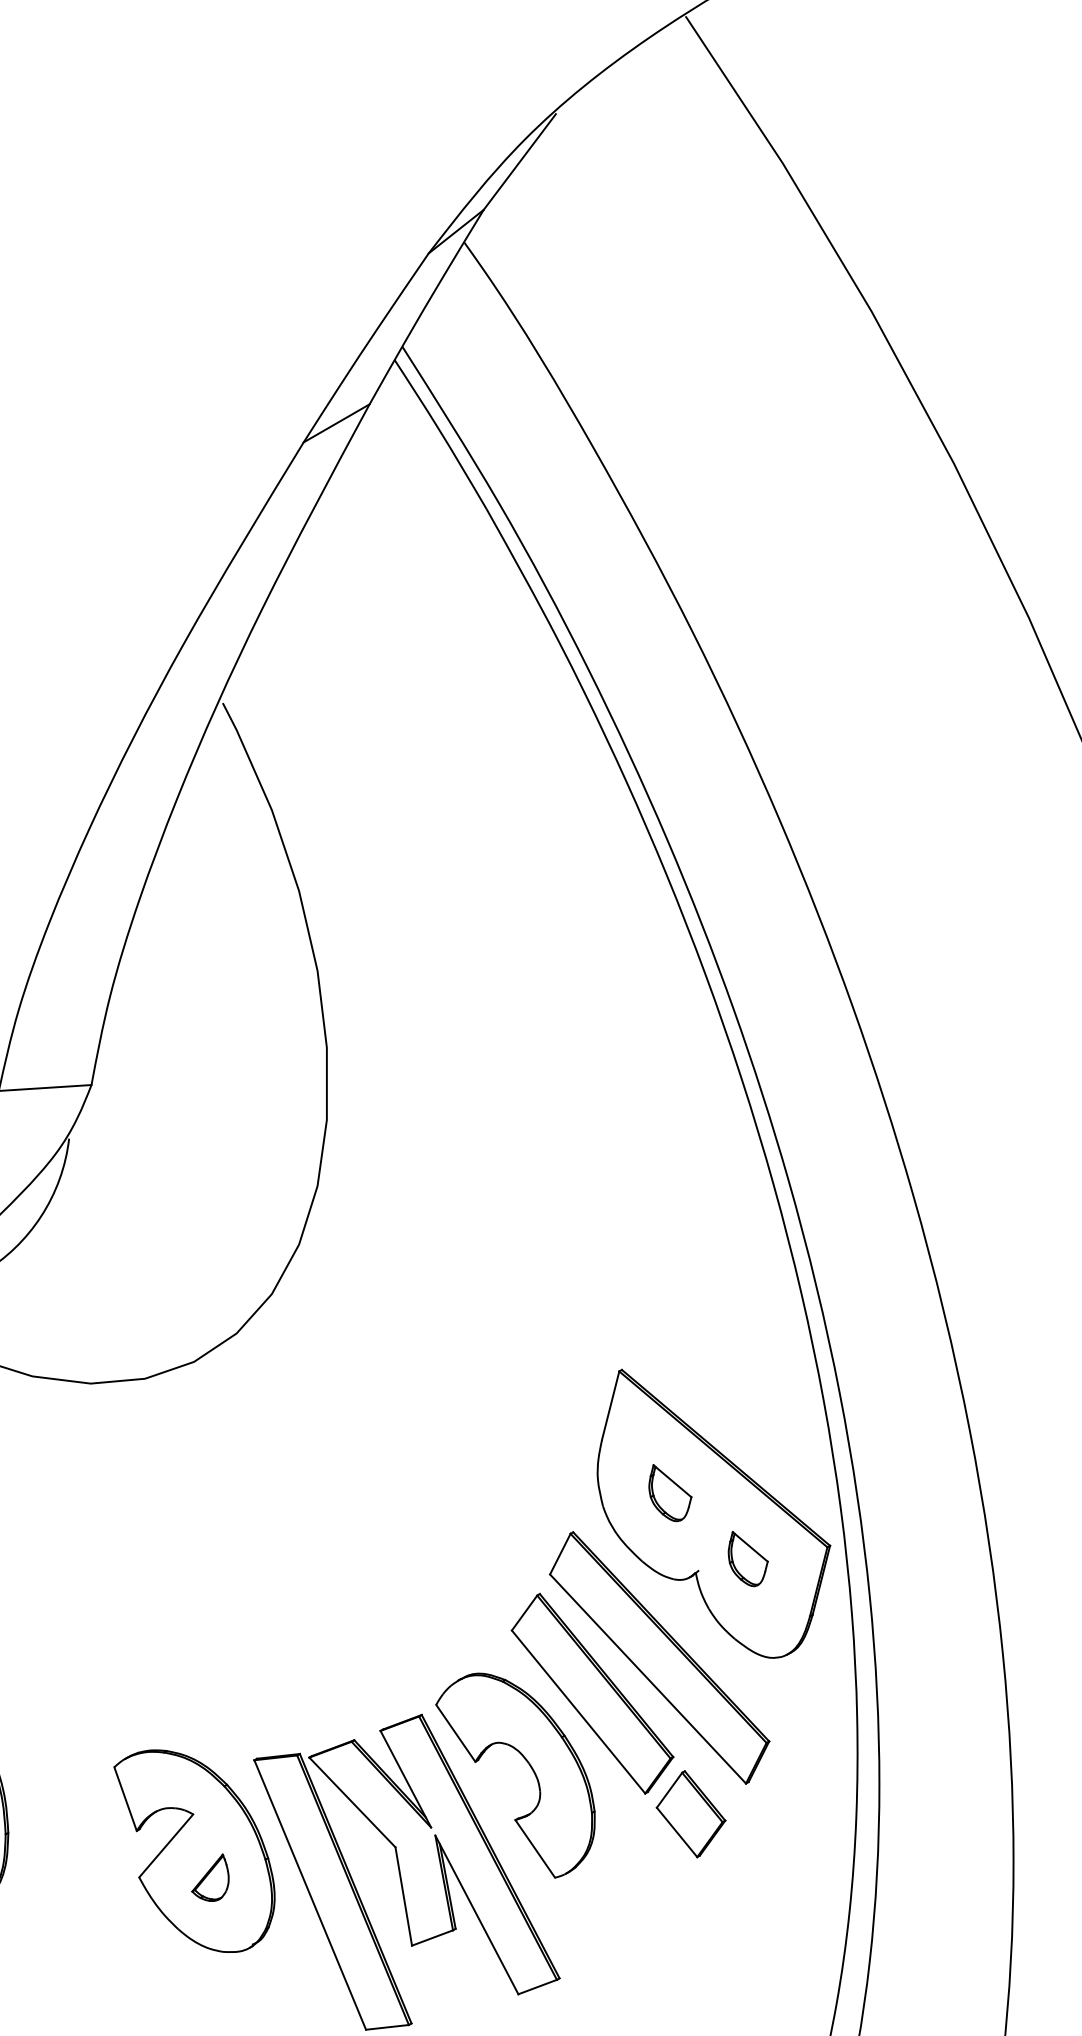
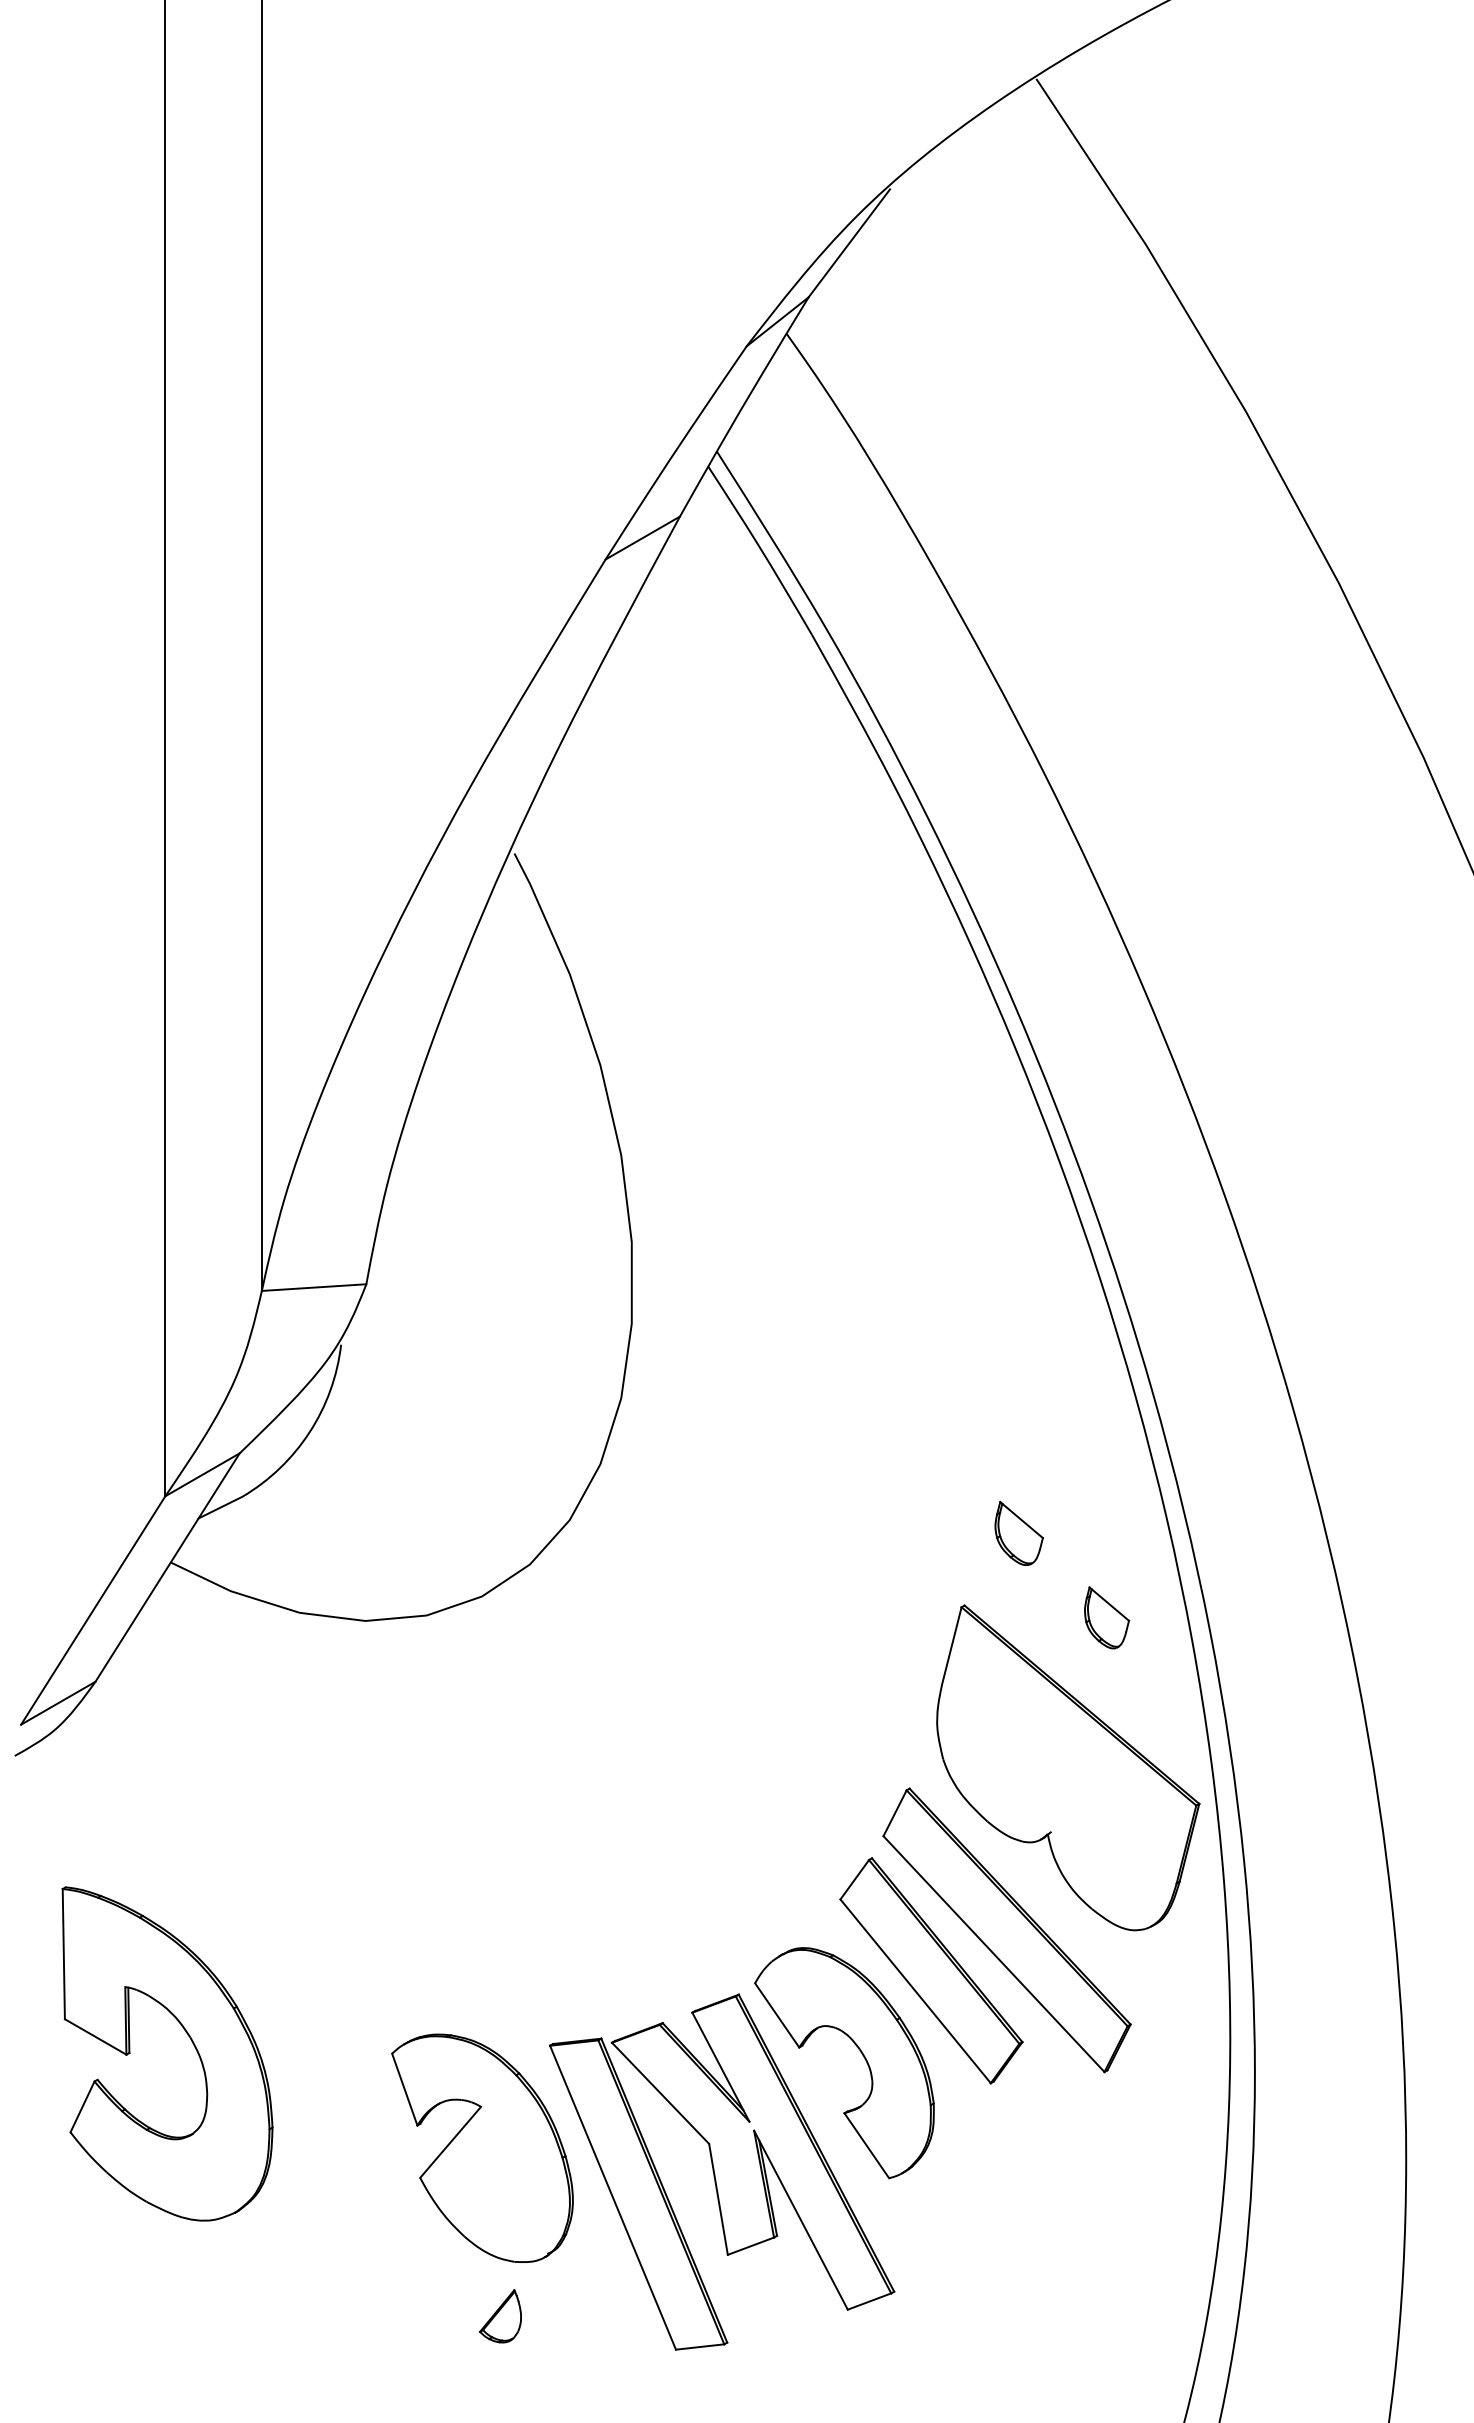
part: (669, 1493) -> (1018, 1533), moved
part: (748, 1558) -> (1107, 1617), moved
part: (691, 1814) -> (1042, 2106), removed
part: (210, 1877) -> (500, 2316), moved

